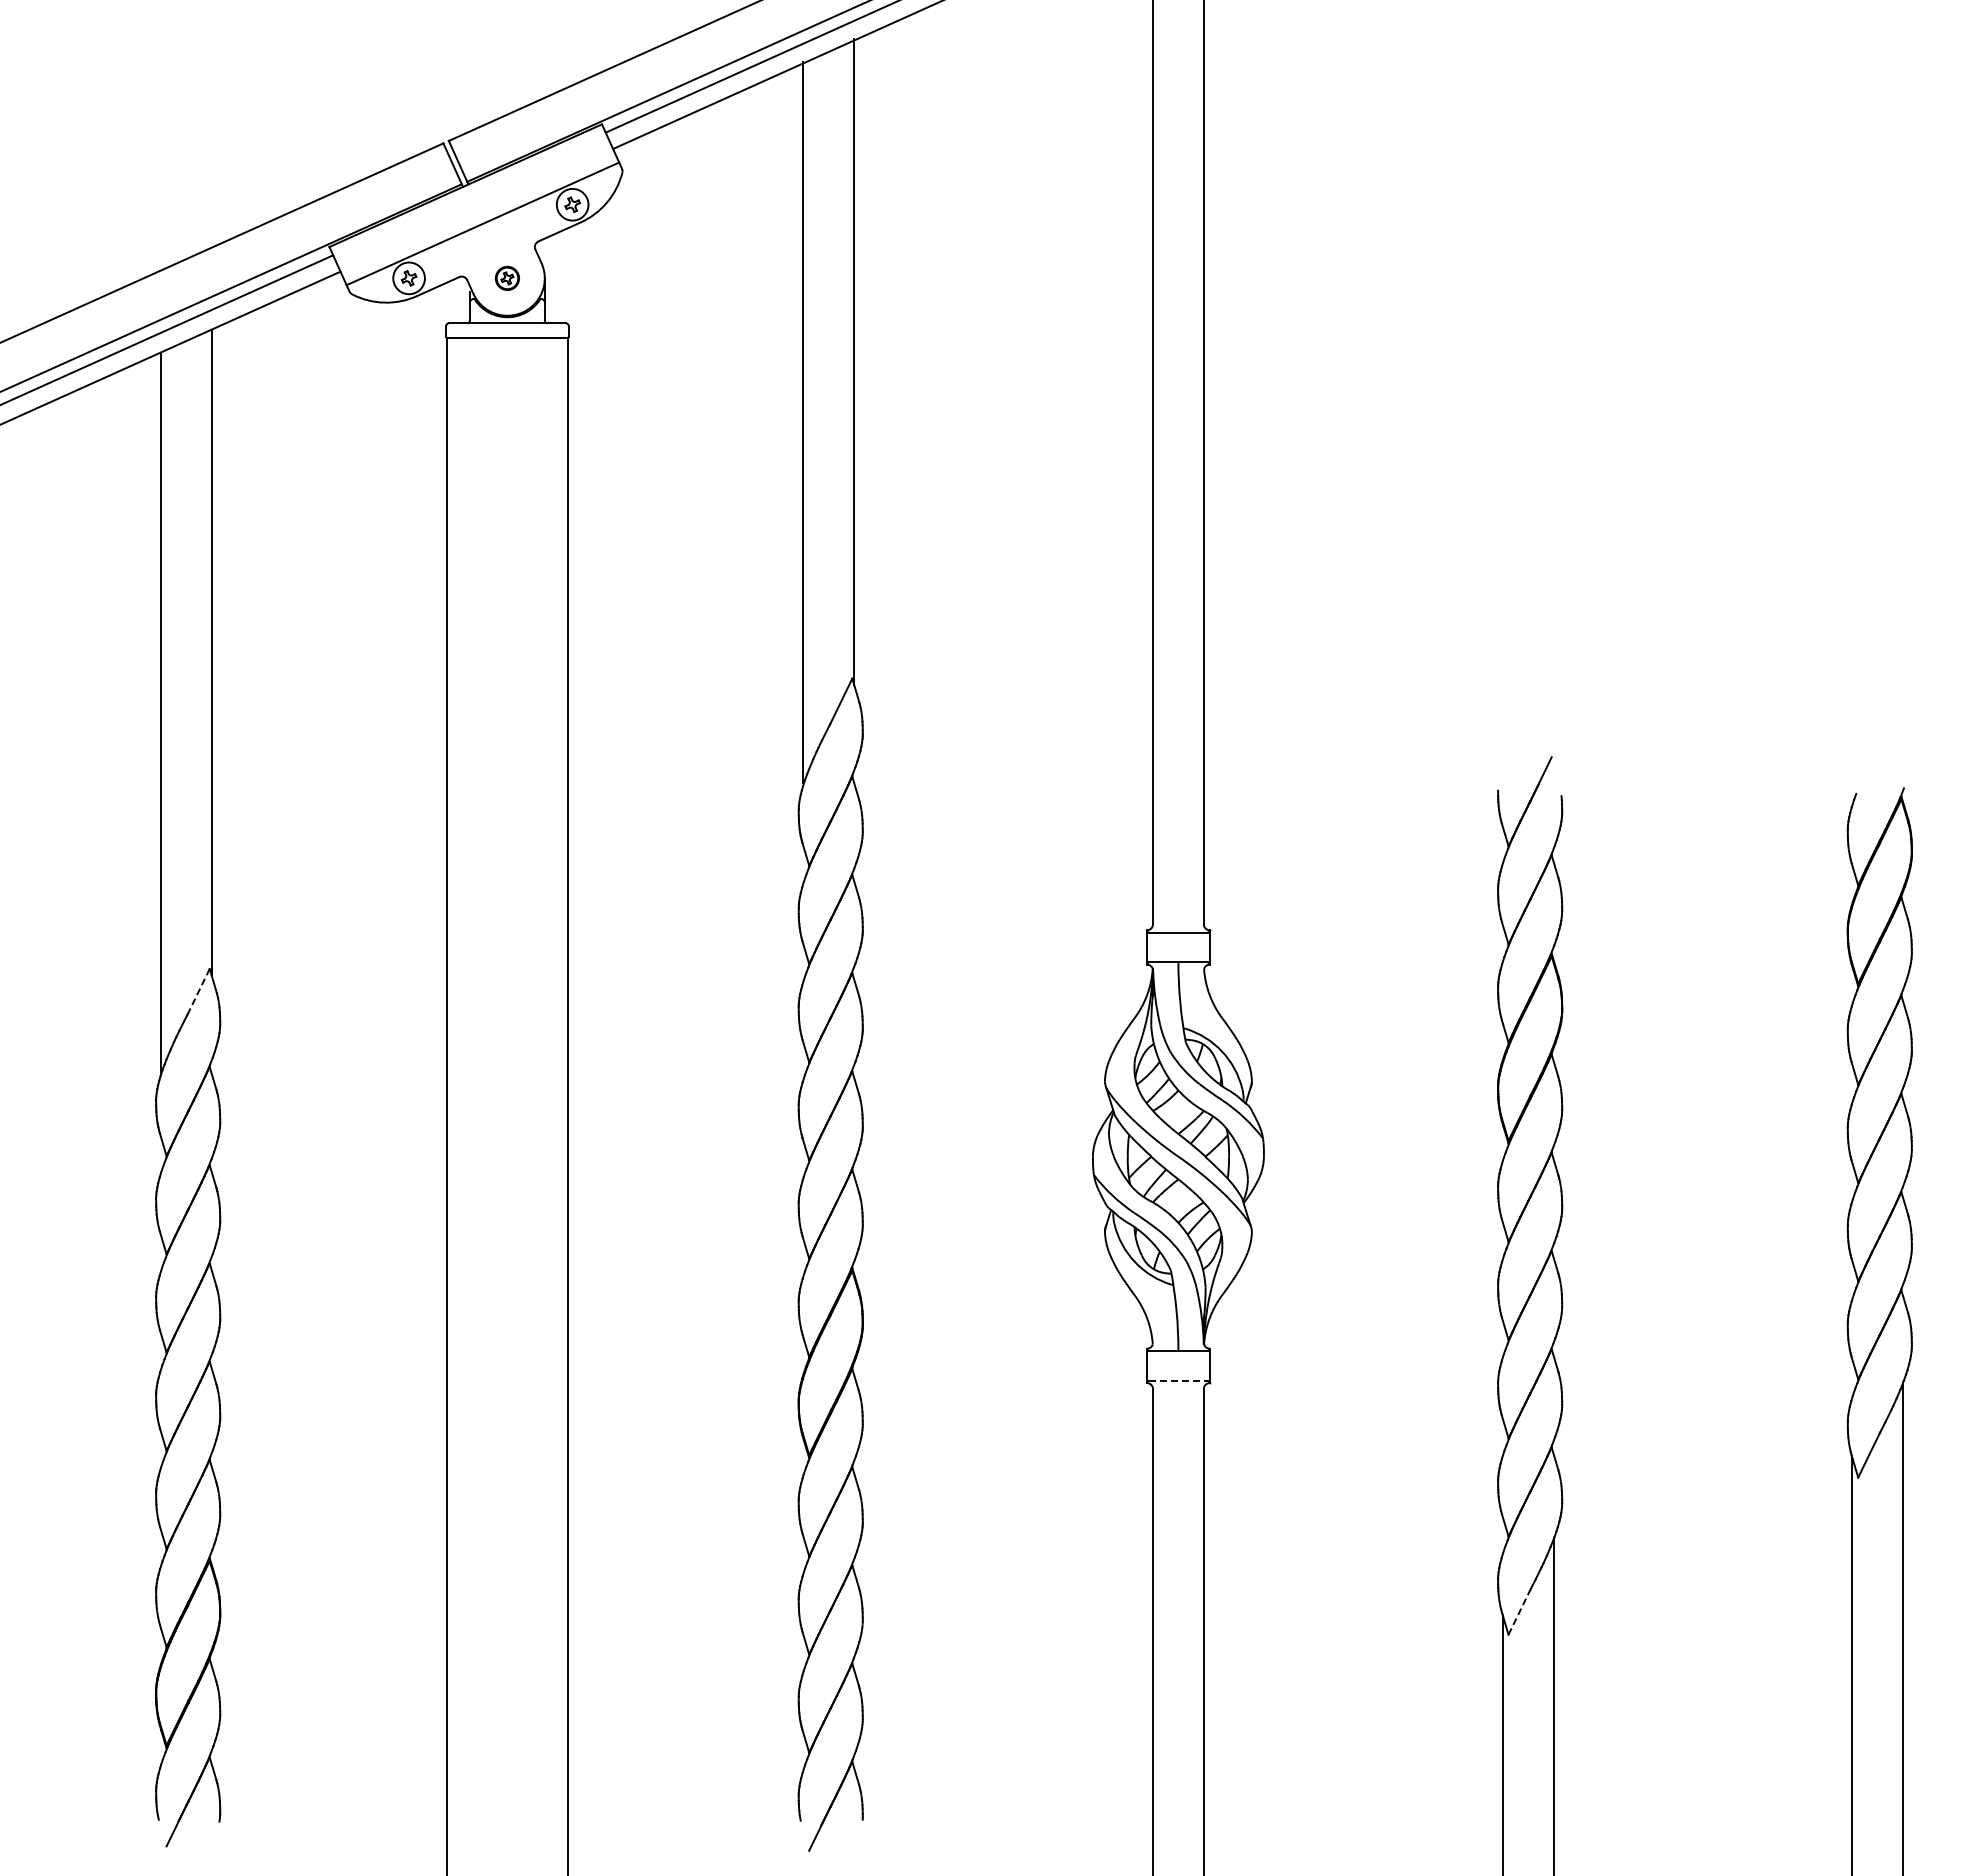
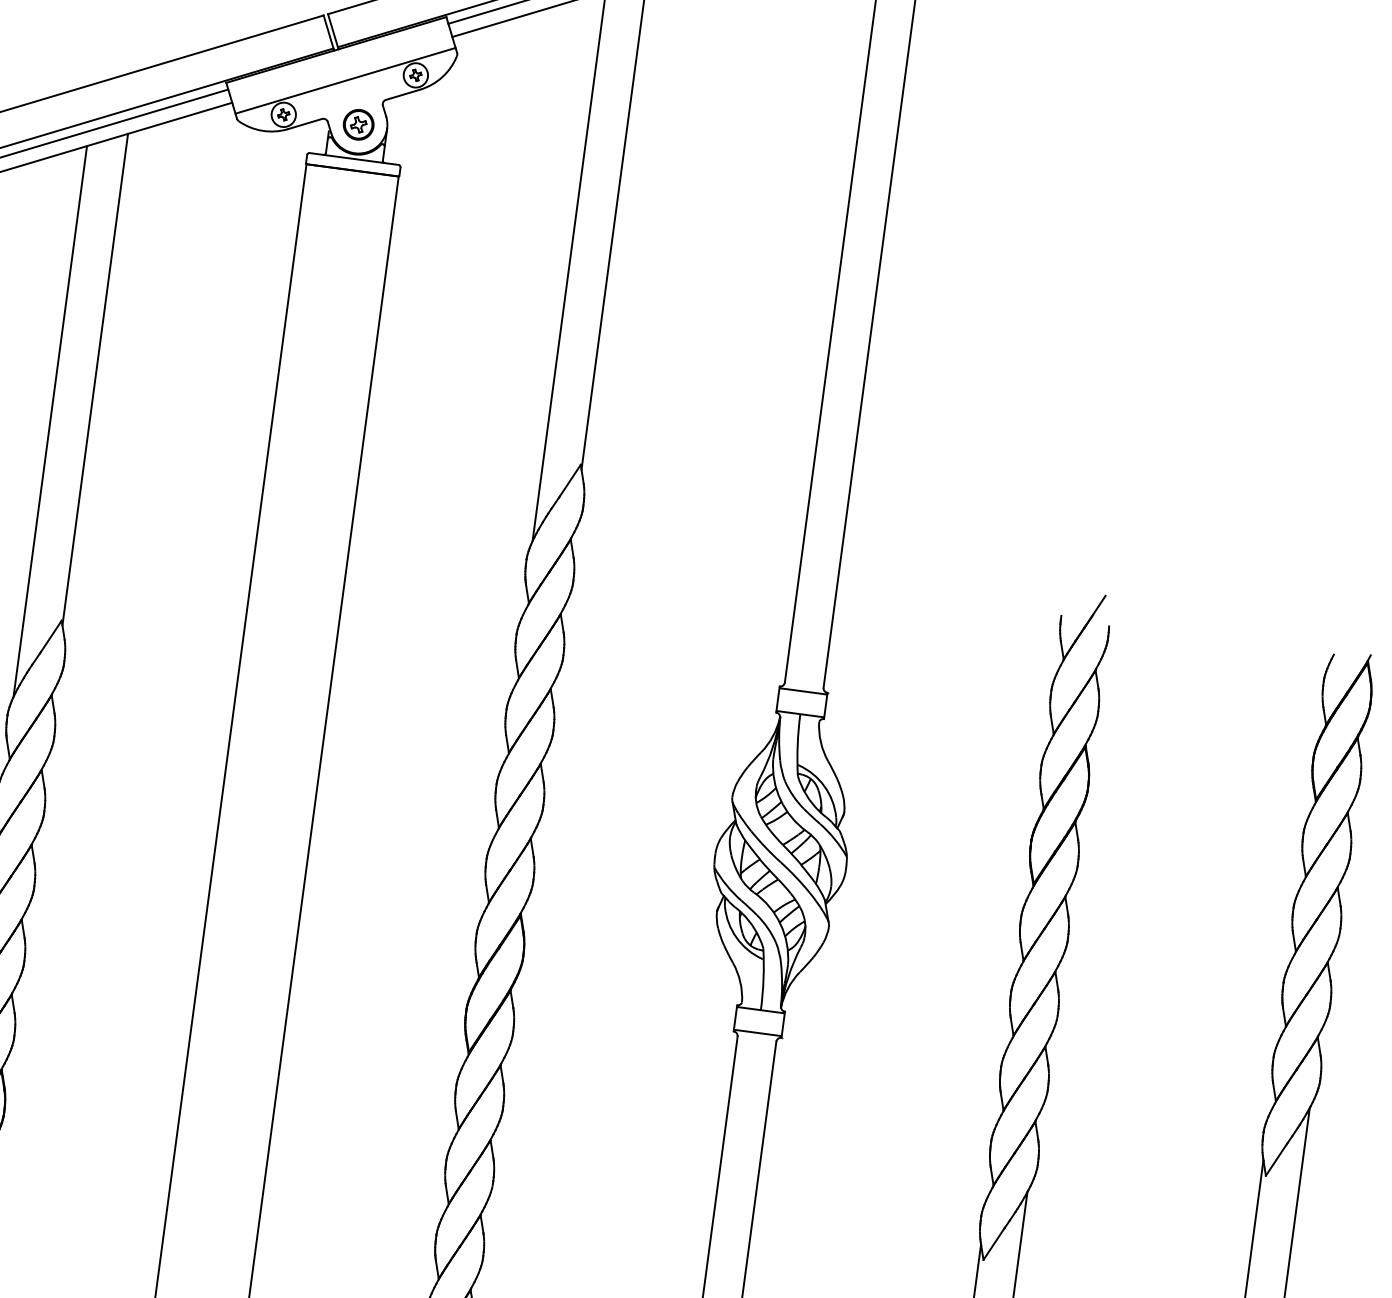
part: (507, 278) -> (358, 124), size x1.67
line: (198, 991) -> (50, 636), dashed -> solid
line: (1178, 1380) -> (757, 1032), dashed -> solid
line: (1519, 1612) -> (994, 1244), dashed -> solid

